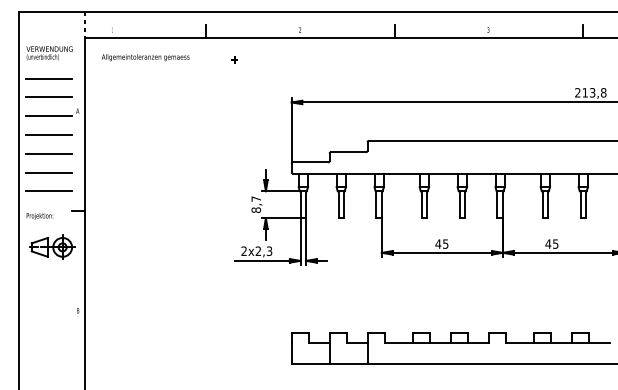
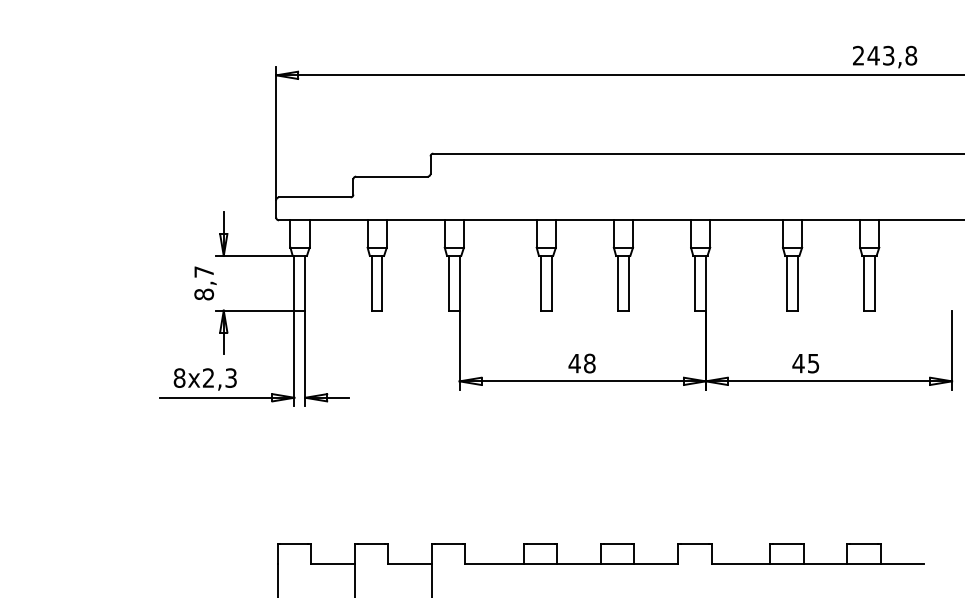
text: (585, 92) -> (874, 55), 213,8 -> 243,8
text: (445, 243) -> (589, 362), 45 -> 48
text: (244, 250) -> (180, 376), 2x2,3 -> 8x2,3

